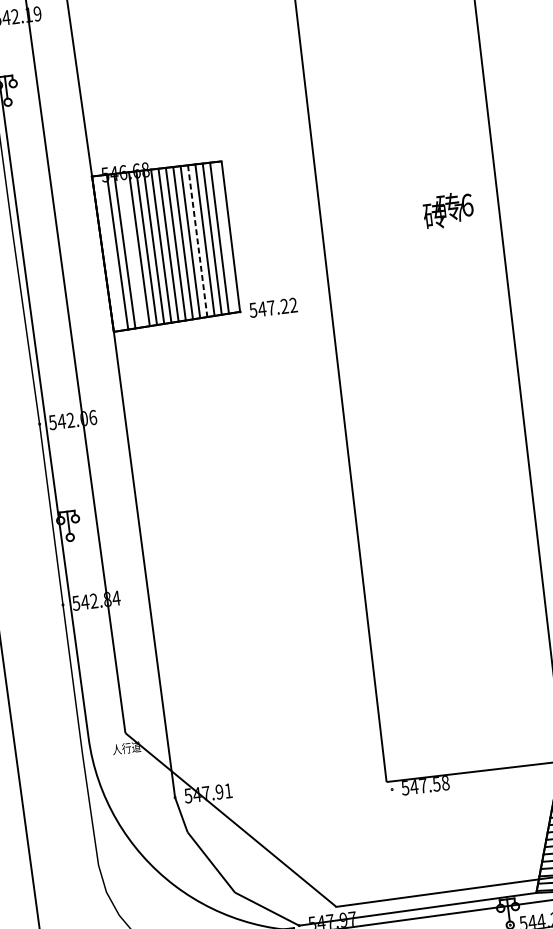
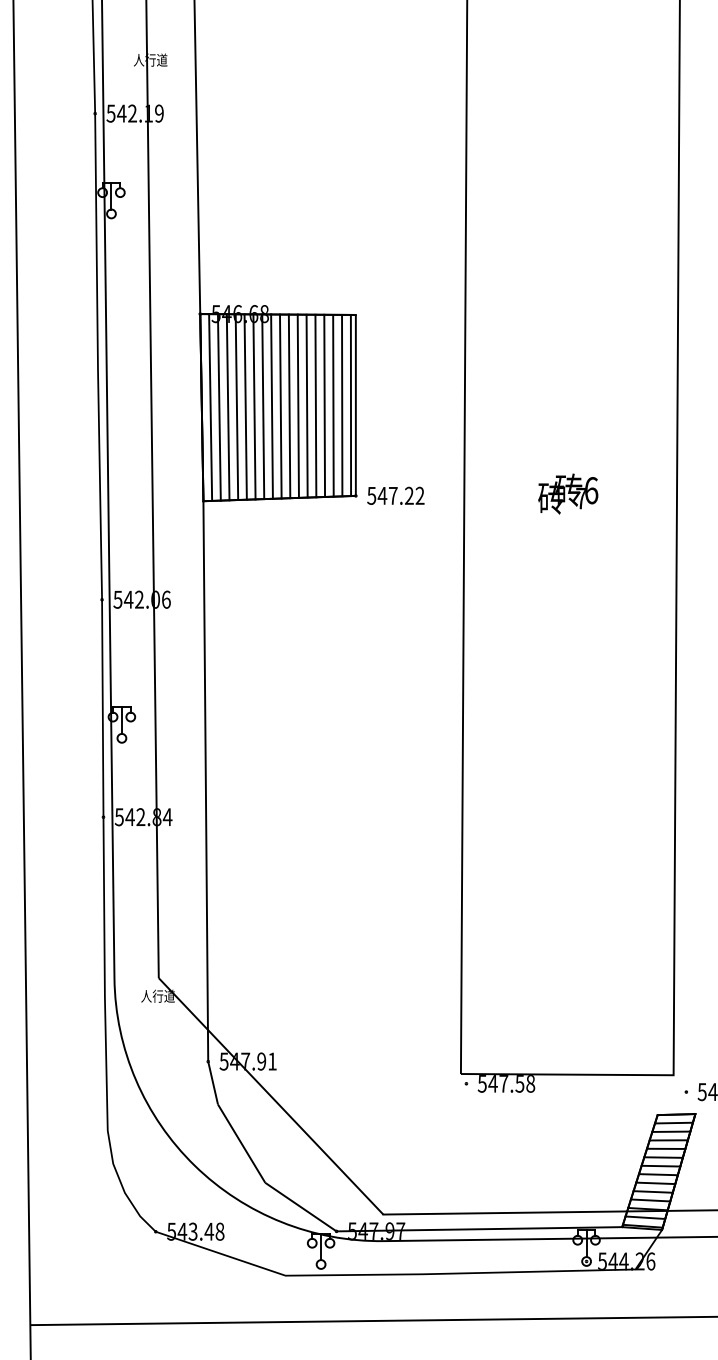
text: (448, 209) -> (568, 493), moved
line: (226, 237) -> (350, 405), added
line: (197, 241) -> (315, 406), dashed -> solid
line: (131, 249) -> (236, 406), added
line: (110, 253) -> (210, 407), added

